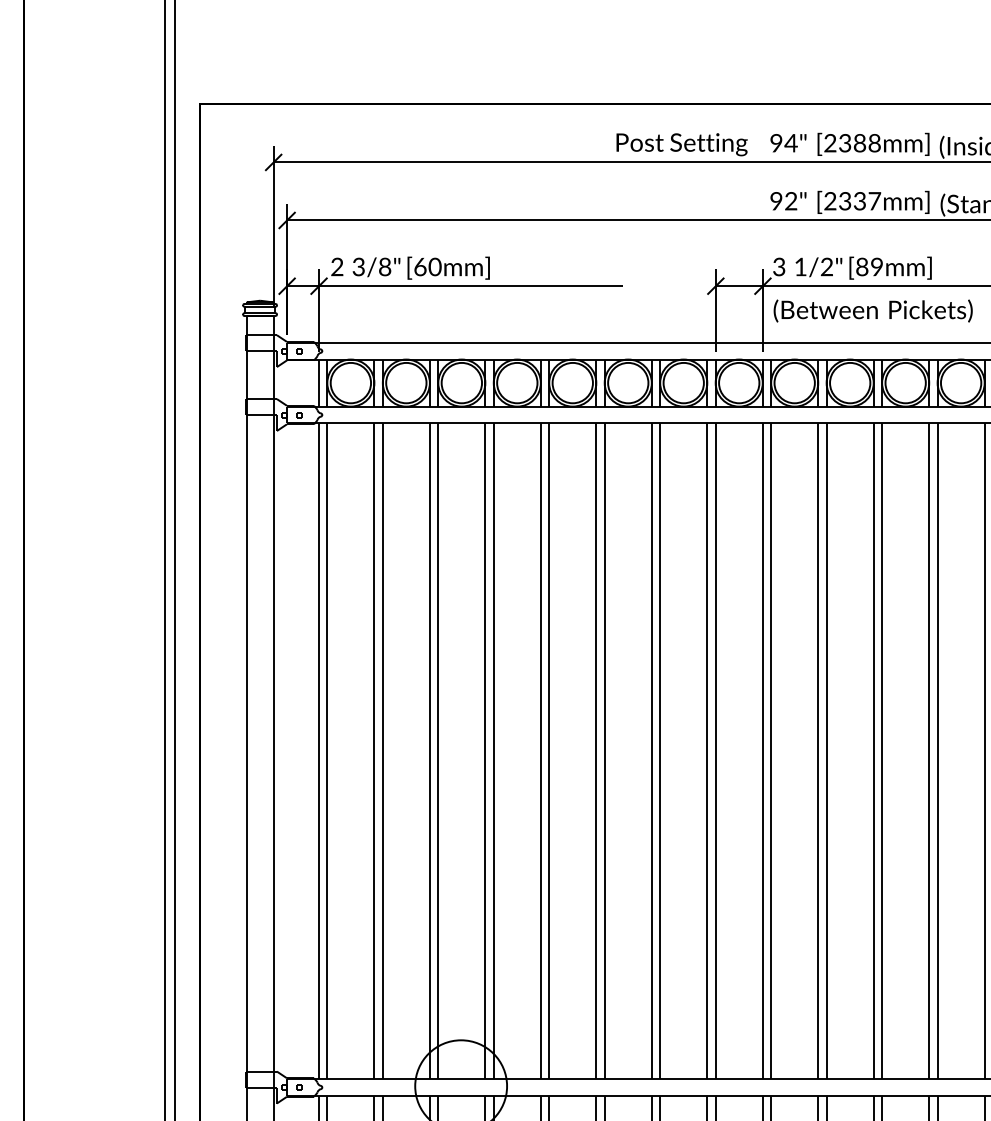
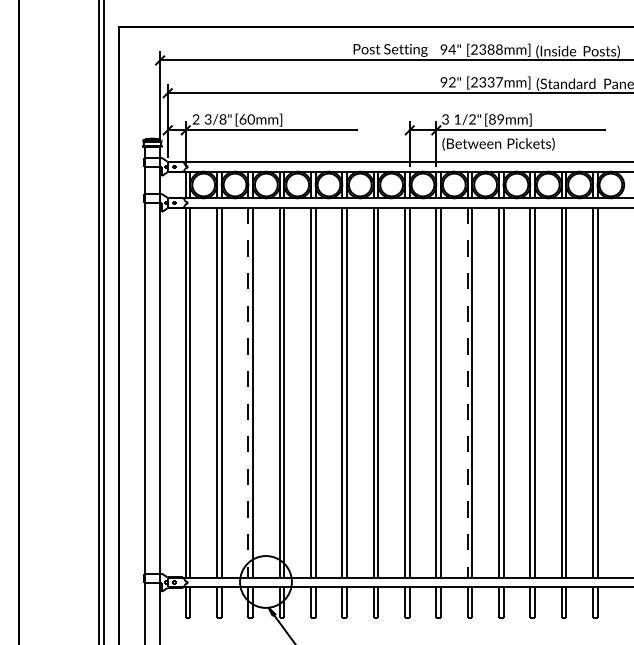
line: (430, 752) -> (248, 393), solid -> dashed
line: (818, 752) -> (467, 393), solid -> dashed

